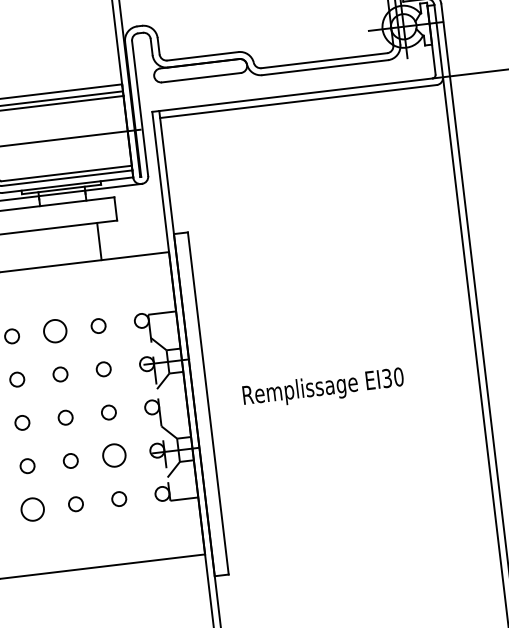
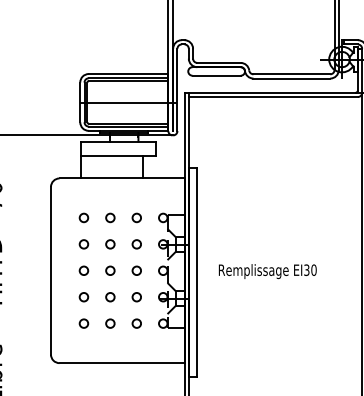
circle: (55, 330) -> (110, 217), size x0.62
circle: (113, 456) -> (136, 297), size x0.62
circle: (31, 509) -> (83, 323), size x0.62

